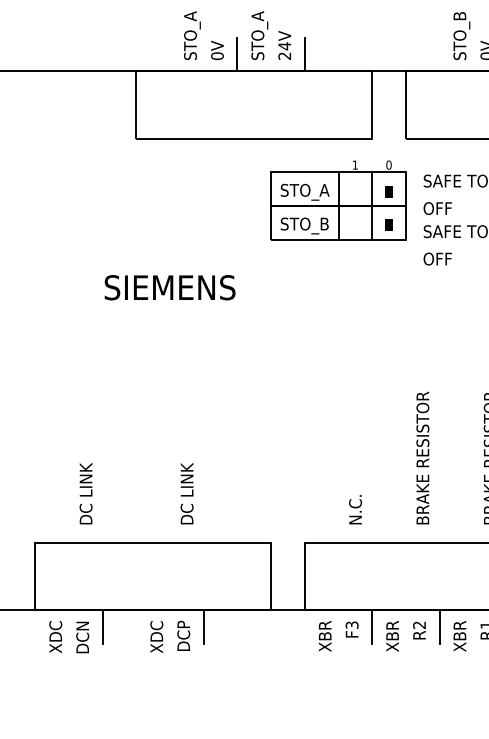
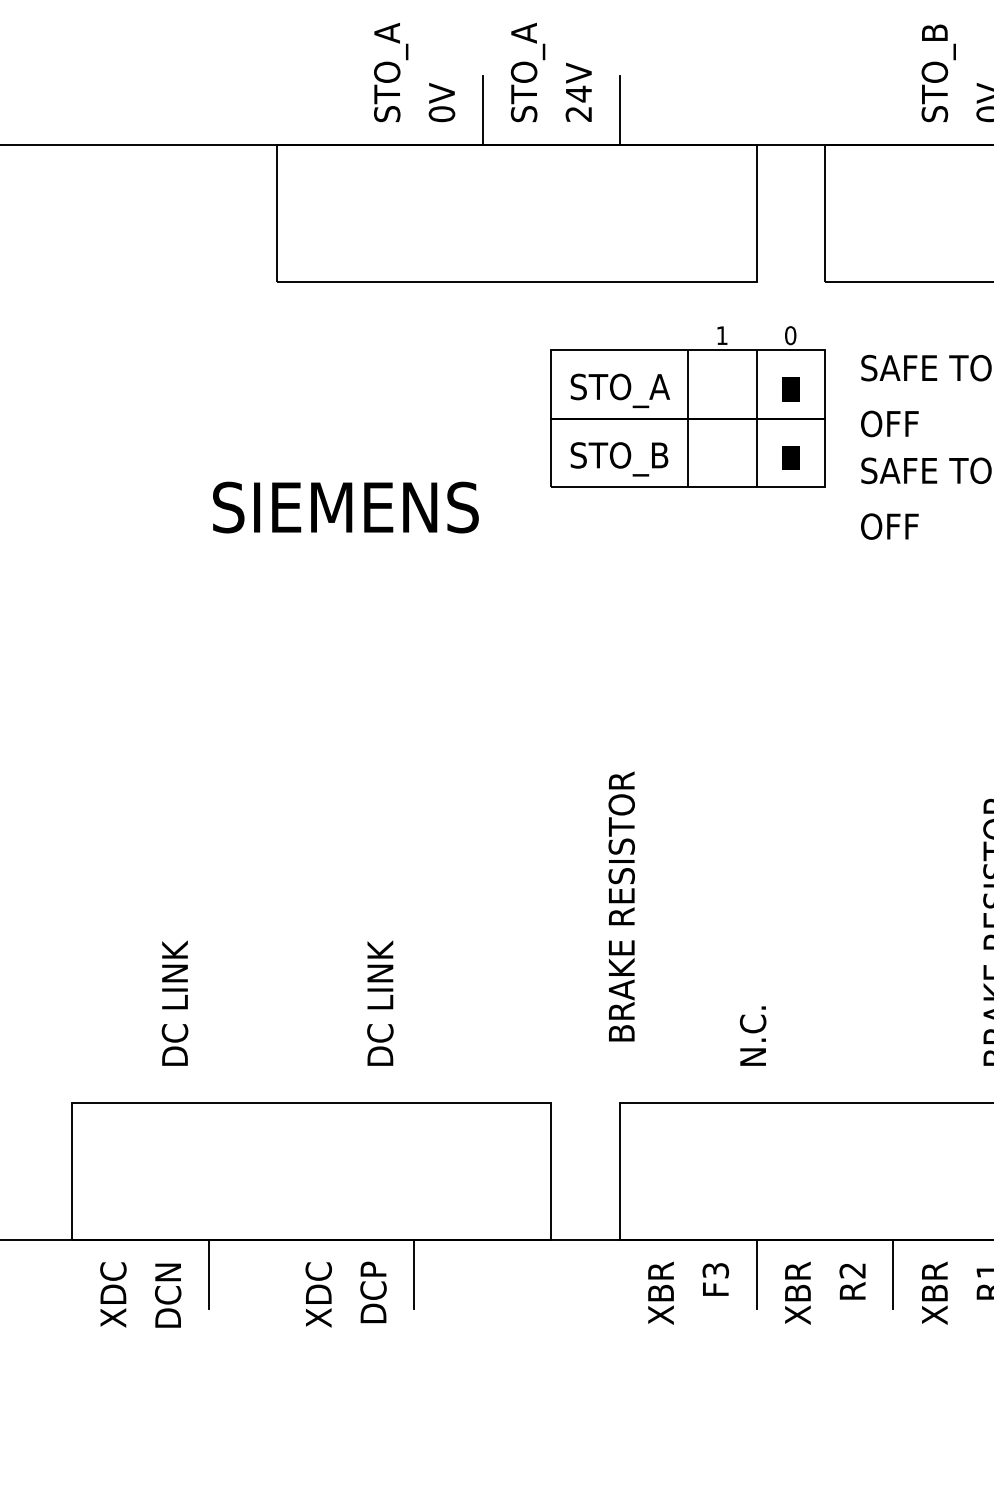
text: (169, 287) -> (344, 507), moved
text: (422, 457) -> (620, 905), moved
text: (355, 509) -> (753, 1035), moved

